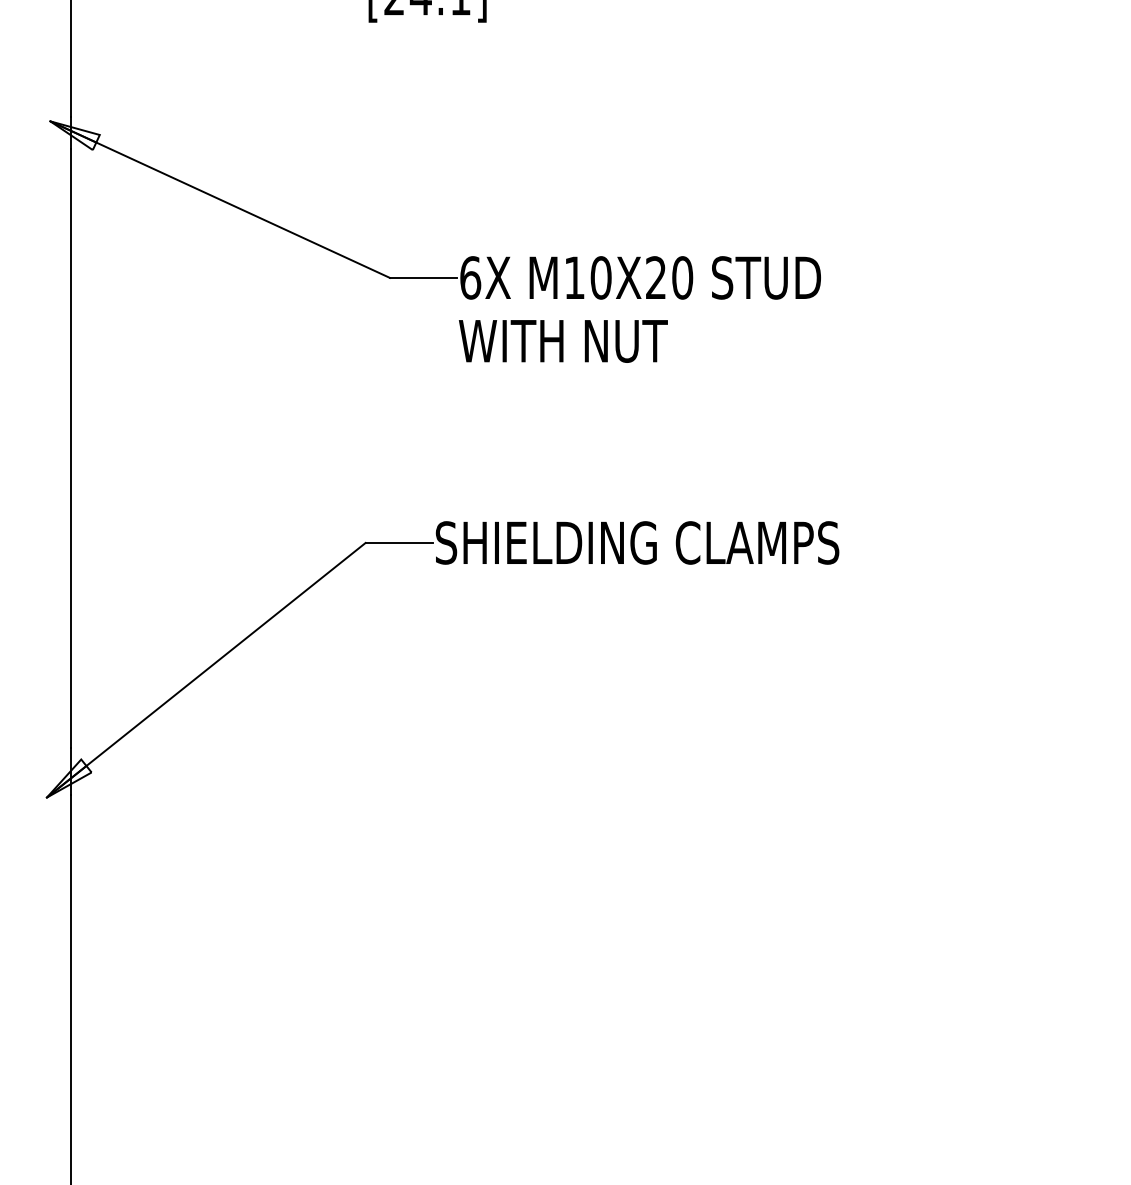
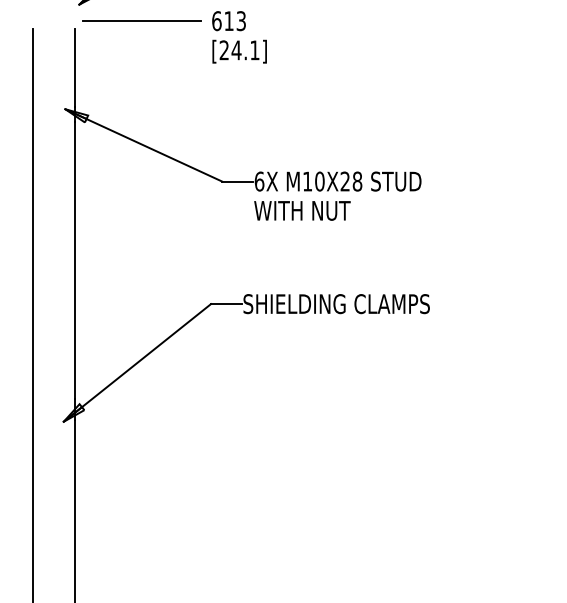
text: (682, 277) -> (357, 181), M10X20 -> M10X28

